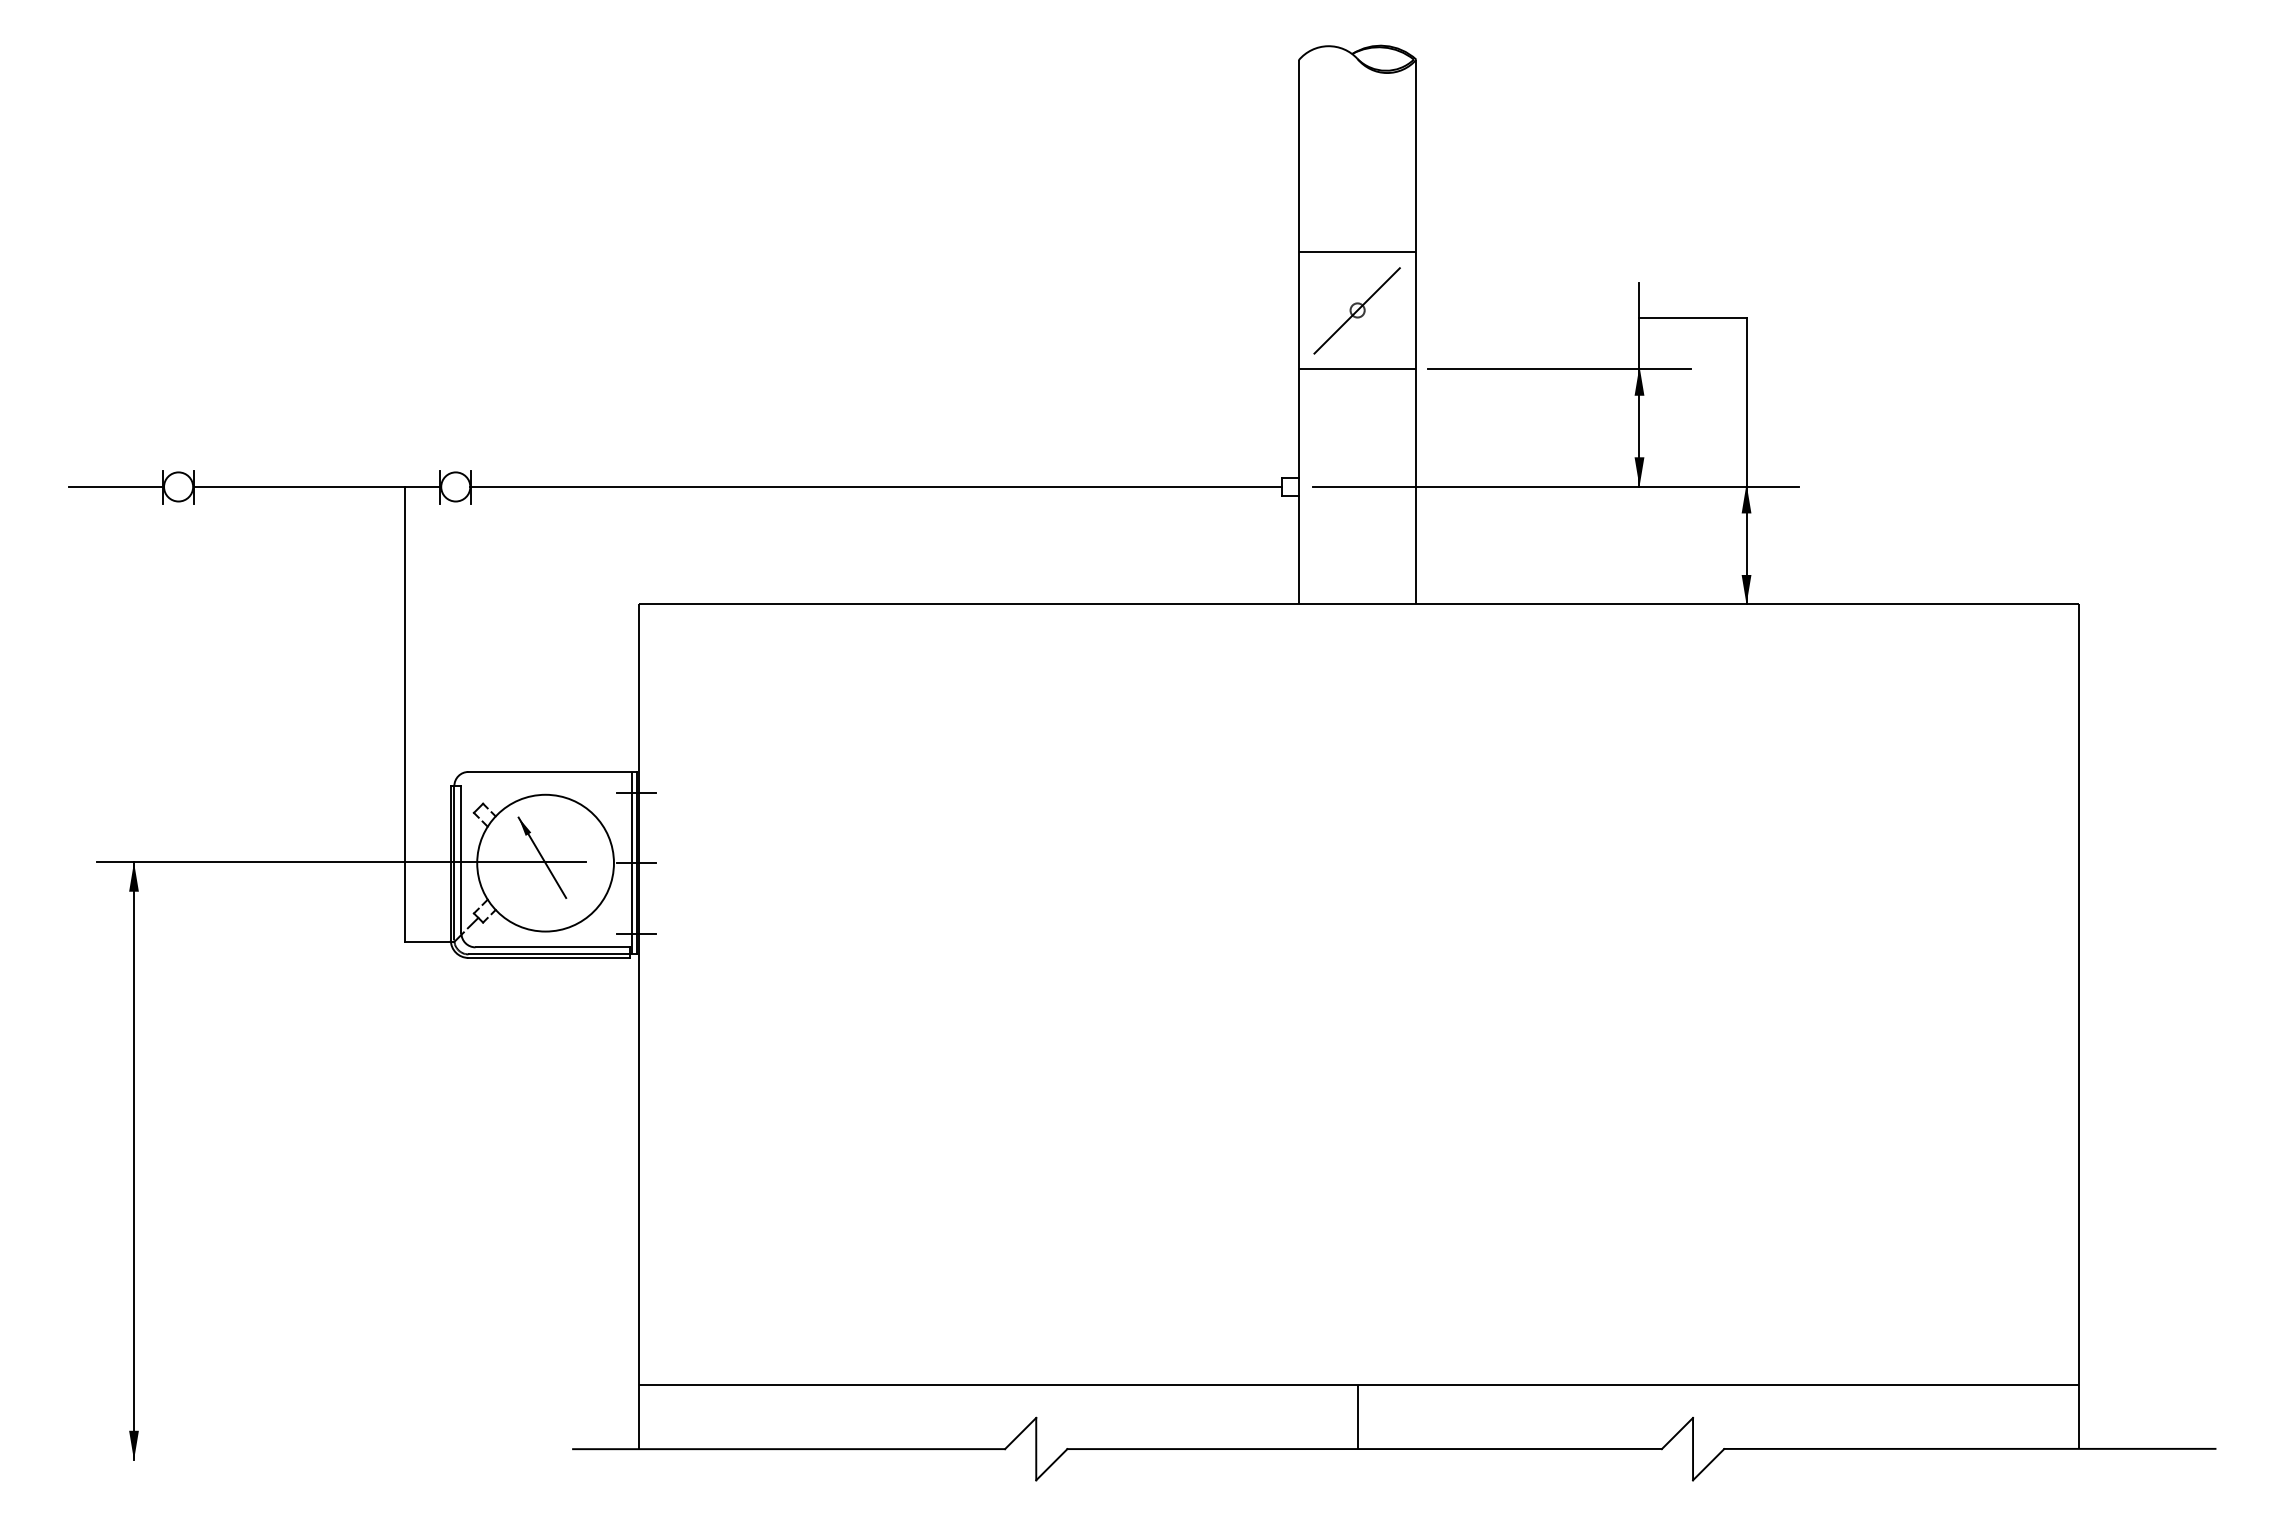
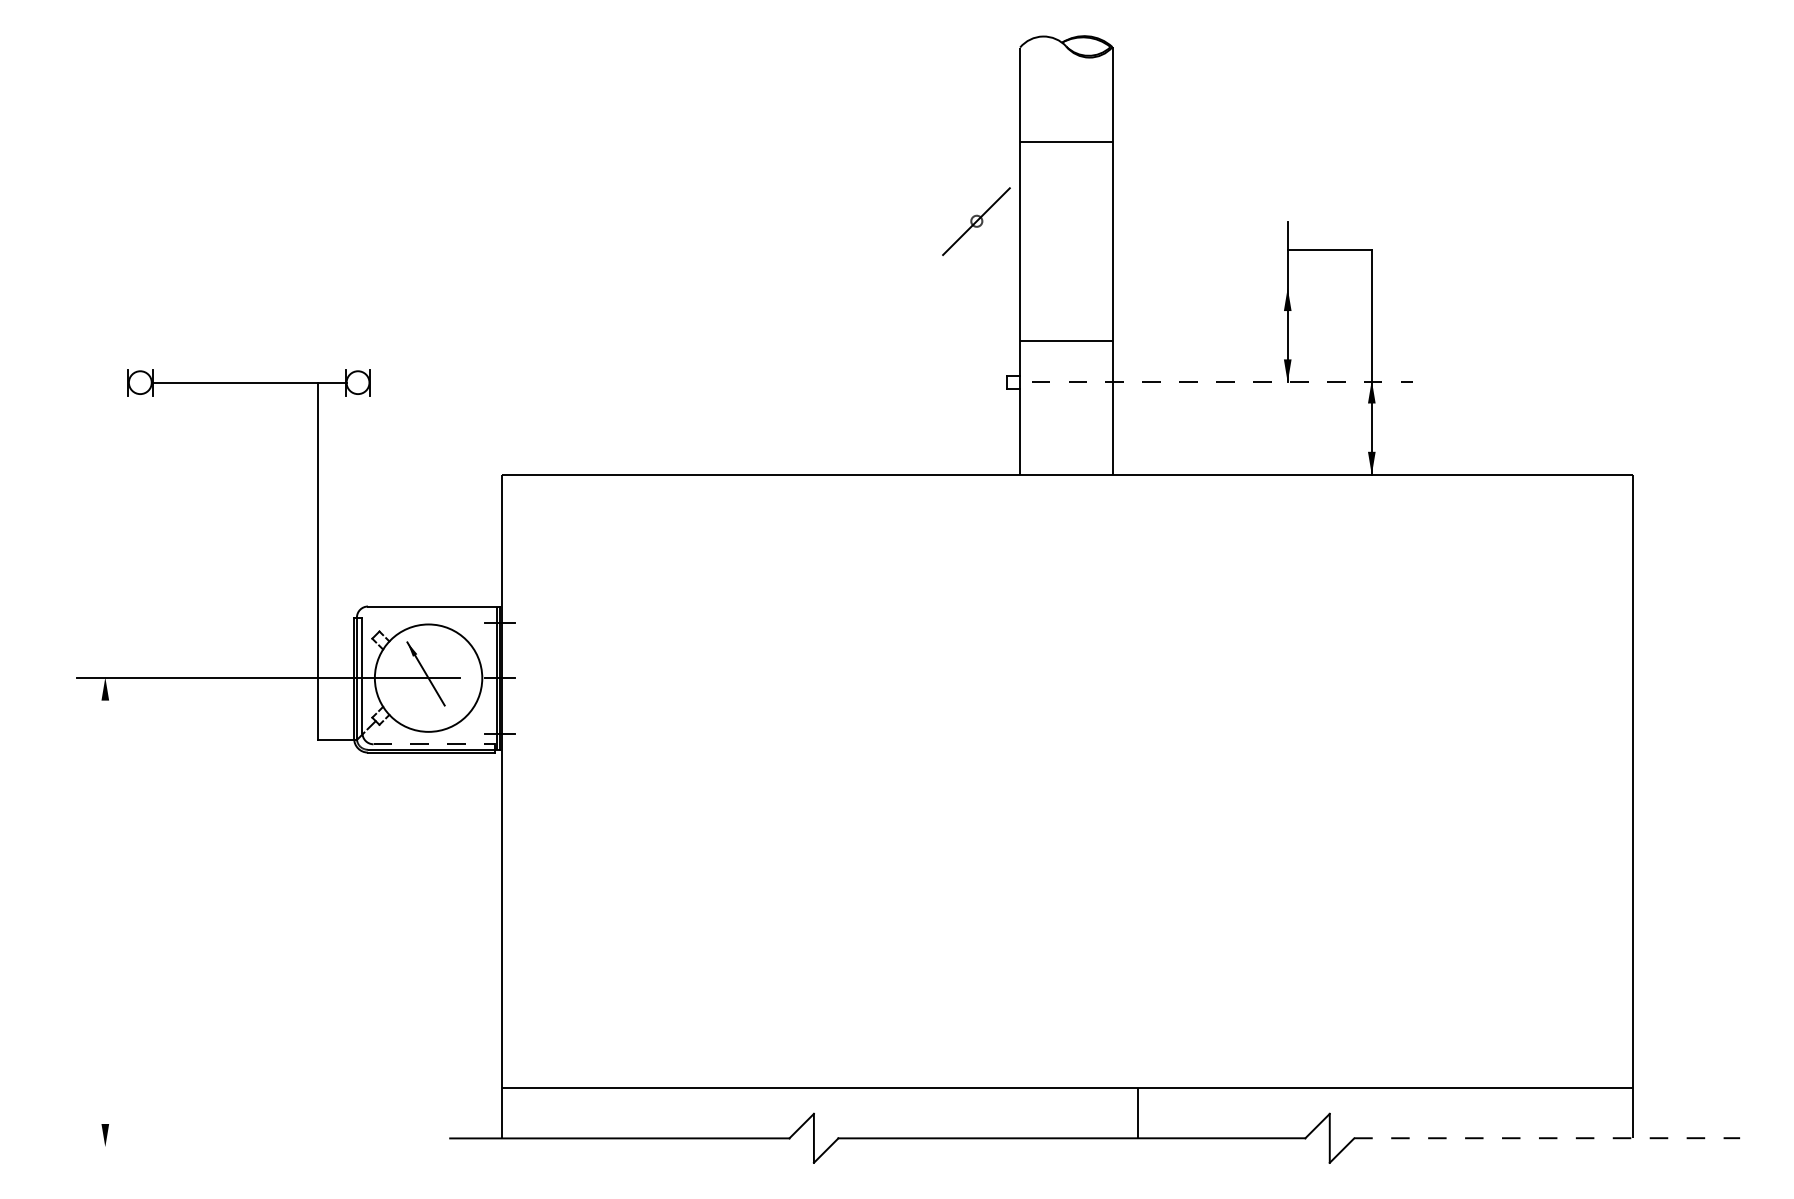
line: (1357, 251) -> (1066, 142), moved
part: (1356, 310) -> (975, 221), moved
line: (1357, 369) -> (1066, 340), moved
line: (1559, 369) -> (1224, 290), removed
line: (115, 486) -> (90, 382), removed
line: (876, 486) -> (688, 382), removed
line: (1556, 486) -> (1222, 382), solid -> dashed
line: (553, 947) -> (434, 744), solid -> dashed
line: (134, 1161) -> (105, 912), removed
line: (1357, 1416) -> (1137, 1112), moved
line: (1969, 1448) -> (1546, 1137), solid -> dashed

